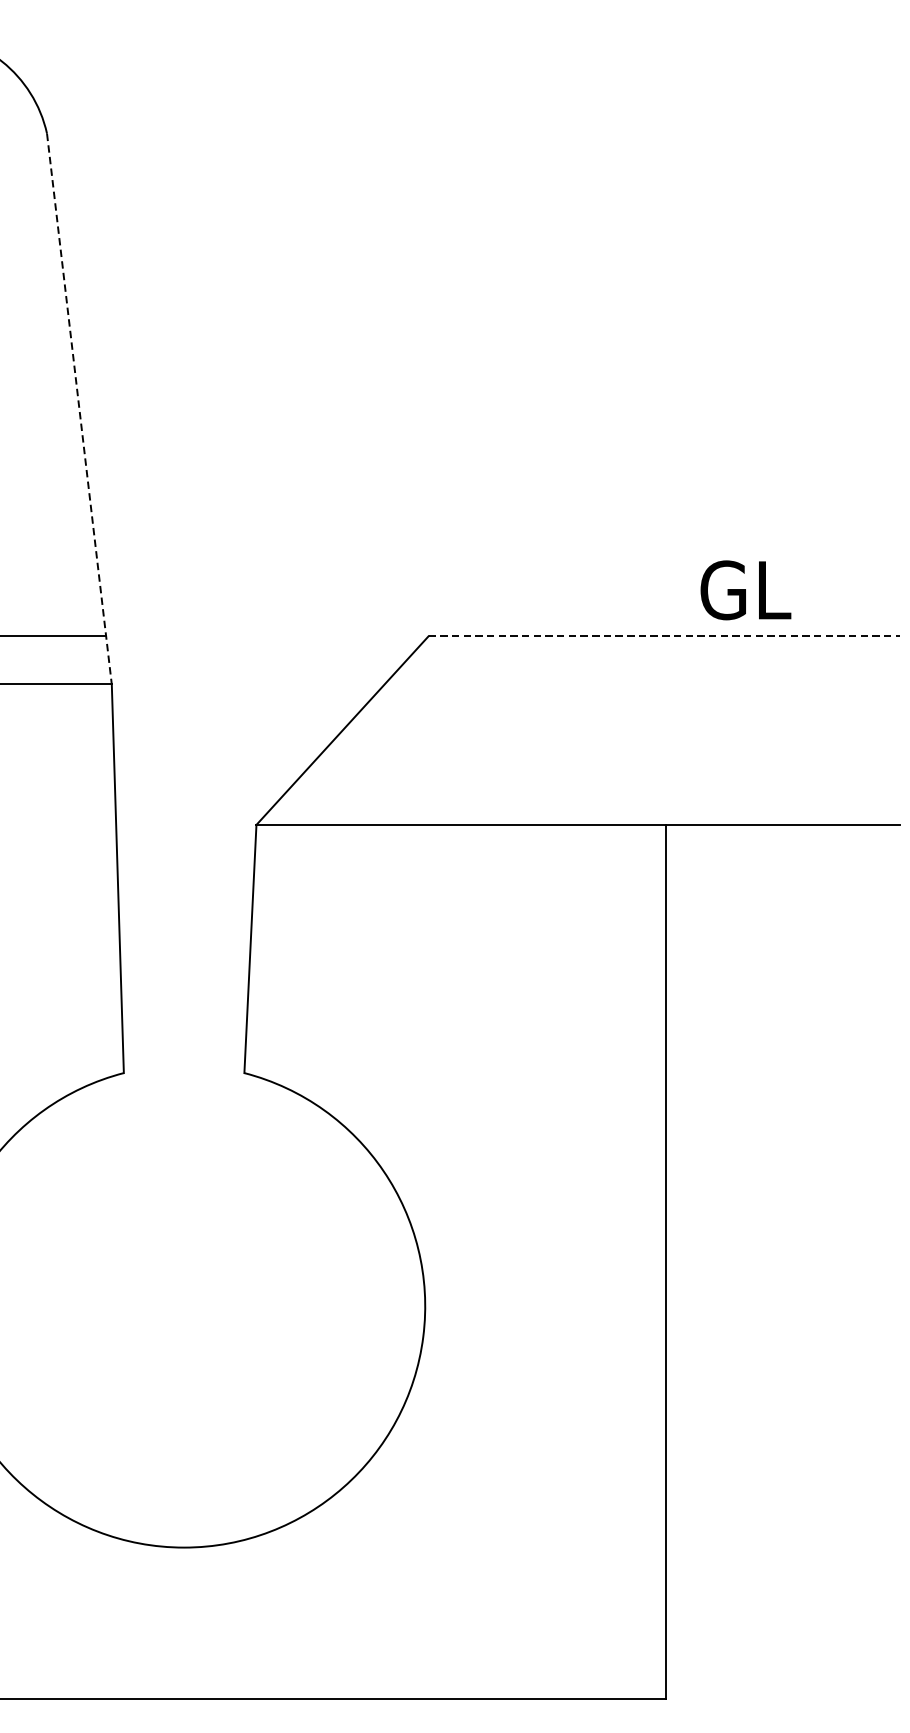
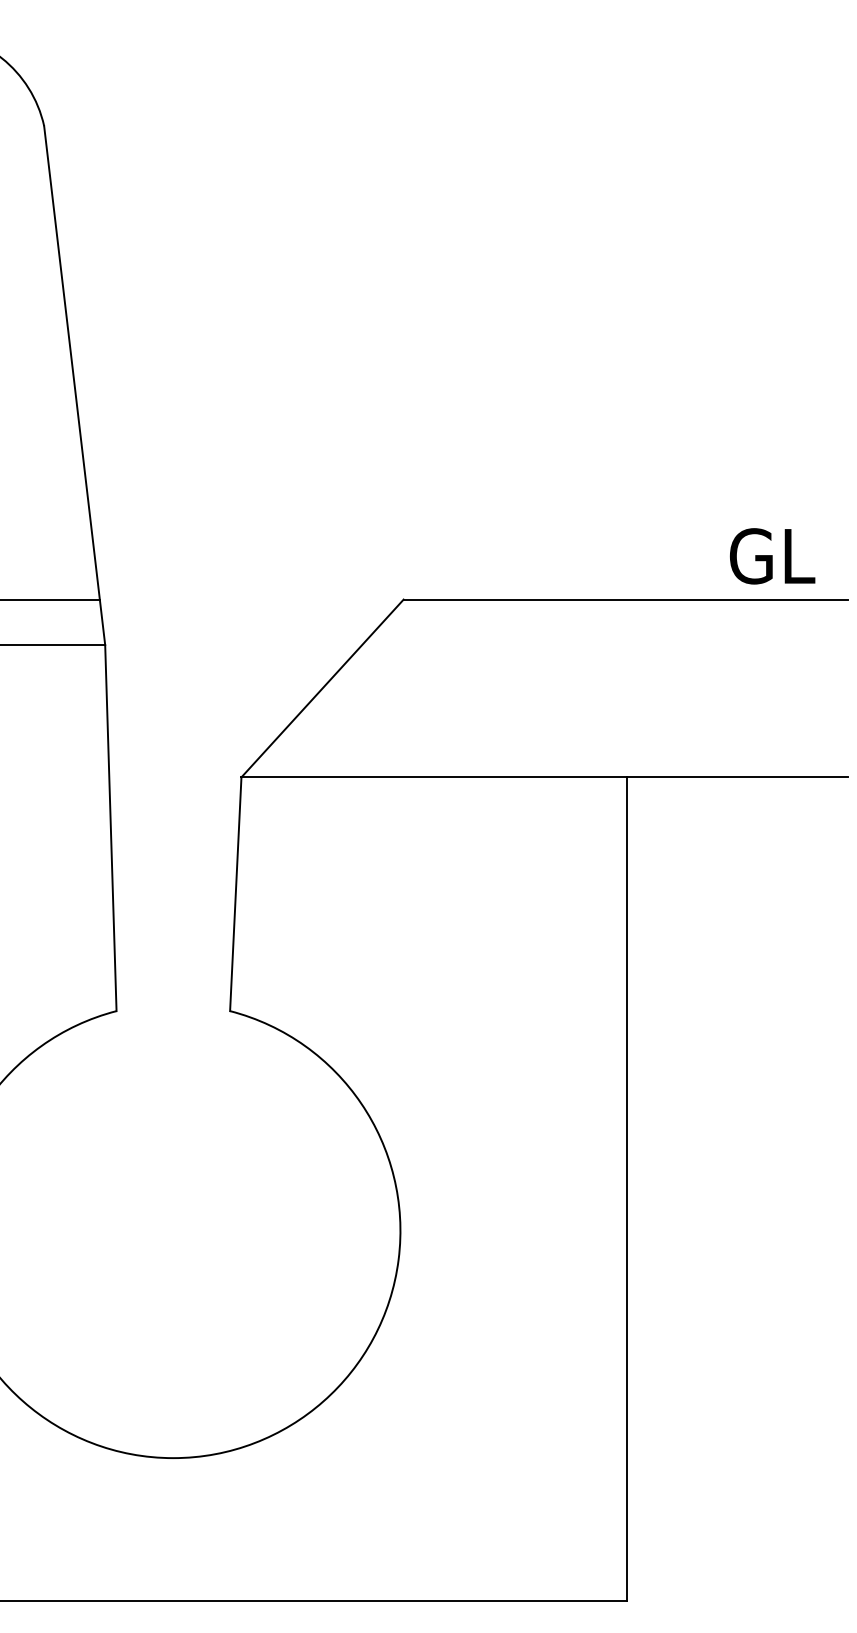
line: (79, 410) -> (74, 386), dashed -> solid
text: (745, 590) -> (772, 556), moved
line: (664, 636) -> (625, 599), dashed -> solid

